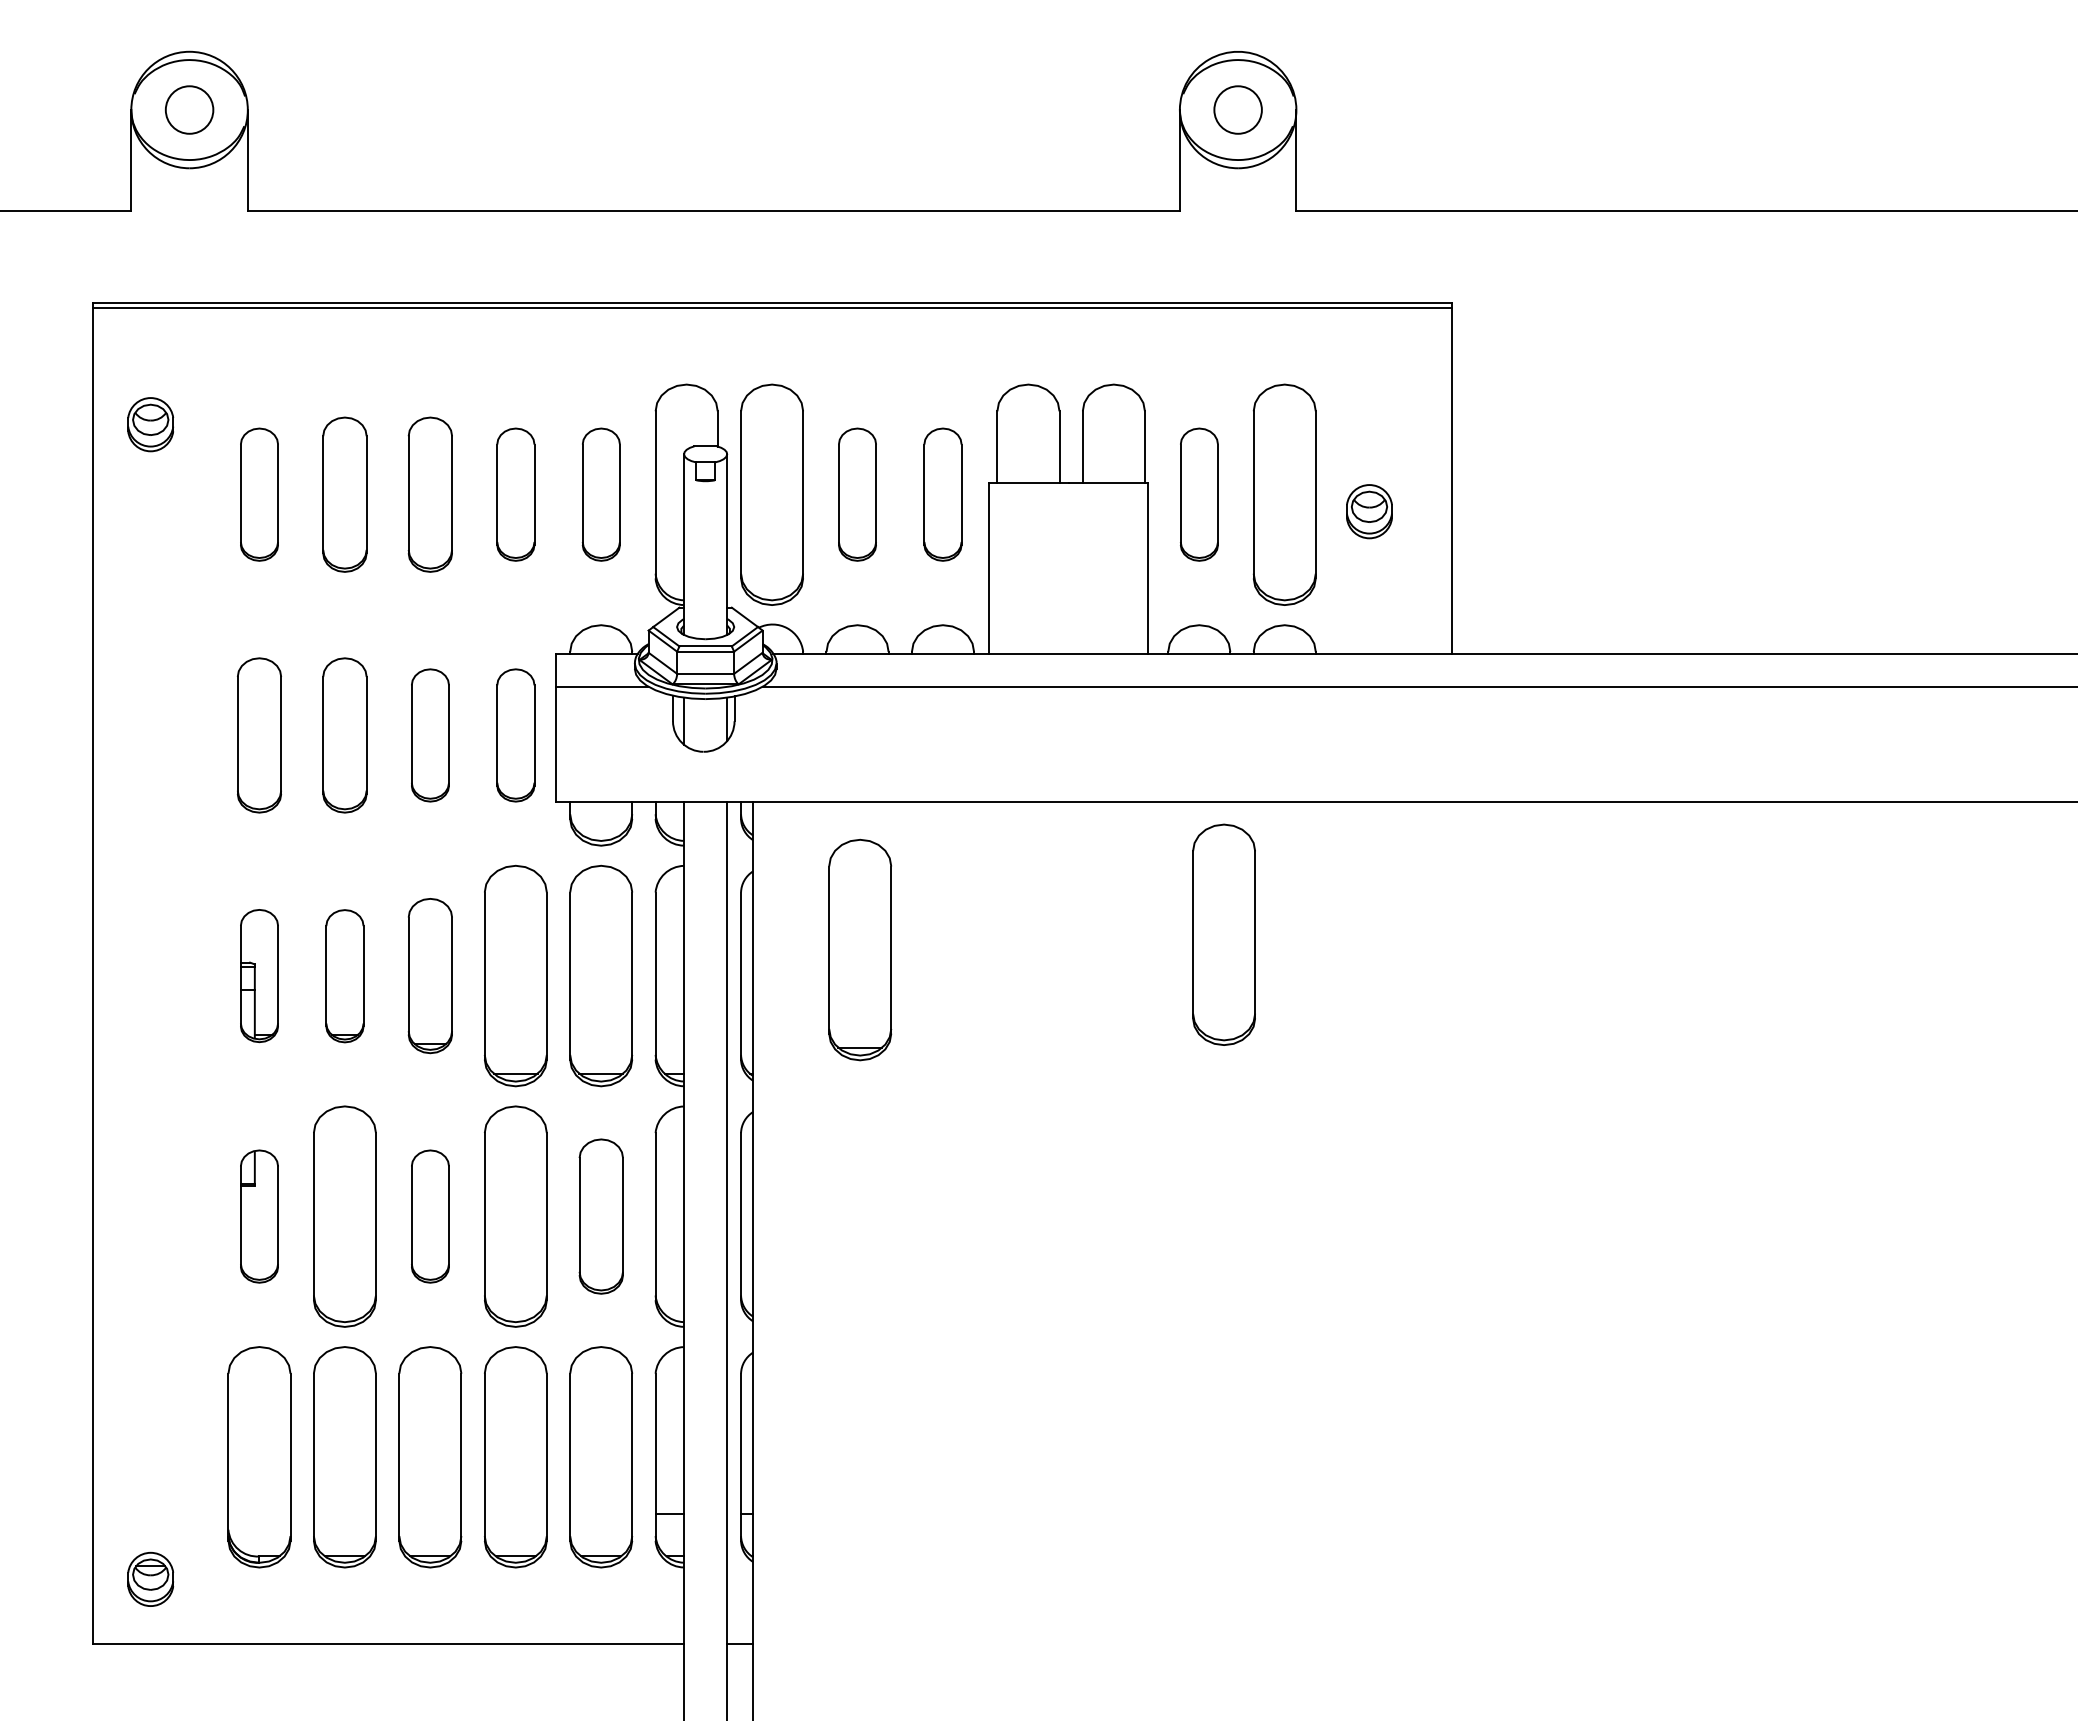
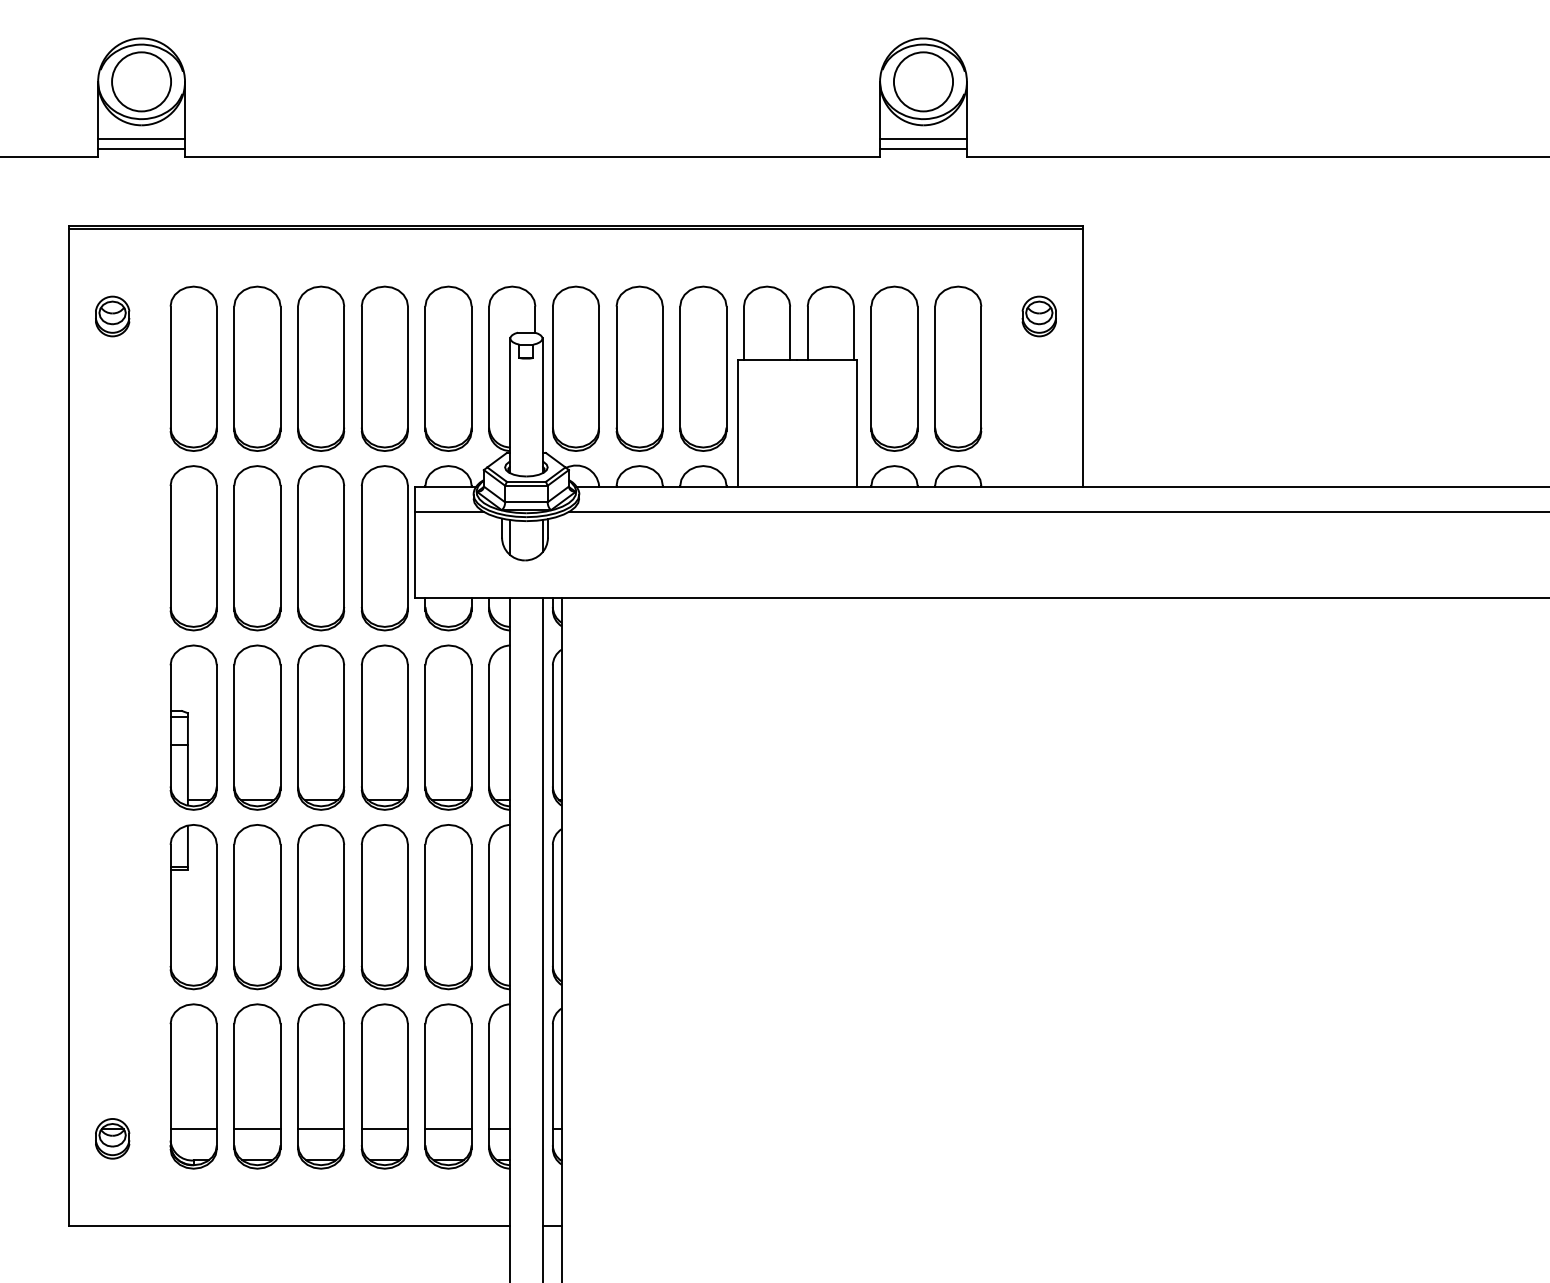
circle: (189, 109) -> (141, 81), size x1.67
circle: (1237, 109) -> (923, 81), size x1.67
line: (189, 186) -> (141, 138), added
line: (1237, 186) -> (923, 138), added
line: (189, 199) -> (141, 148), added
line: (1237, 199) -> (923, 148), added
part: (259, 494) -> (193, 368), size x1.67
part: (344, 494) -> (257, 368), size x1.43
part: (430, 494) -> (321, 368), size x1.43
part: (515, 494) -> (384, 368), size x1.67
part: (601, 494) -> (448, 368), size x1.67
part: (857, 494) -> (639, 368), size x1.67
part: (942, 494) -> (703, 368), size x1.67
part: (1199, 494) -> (894, 368), size x1.67
part: (1369, 511) -> (1039, 316), moved
part: (259, 735) -> (193, 548), size x1.43
part: (344, 735) -> (257, 548), size x1.43
part: (430, 735) -> (321, 548), size x1.67
part: (515, 735) -> (384, 548), size x1.67
part: (1223, 934) -> (912, 696), removed
part: (860, 949) -> (641, 707), removed
part: (259, 975) -> (193, 727), size x1.67
part: (430, 975) -> (321, 727), size x1.43
part: (344, 976) -> (257, 728), size x1.67
part: (259, 1216) -> (193, 906), size x1.67
part: (430, 1216) -> (321, 906), size x1.67
part: (601, 1216) -> (448, 906), size x1.43
line: (259, 1514) -> (193, 1129), added
line: (344, 1514) -> (257, 1129), added
line: (430, 1514) -> (321, 1129), added
line: (515, 1514) -> (384, 1129), added
line: (601, 1514) -> (448, 1129), added
part: (150, 1578) -> (112, 1138), moved

